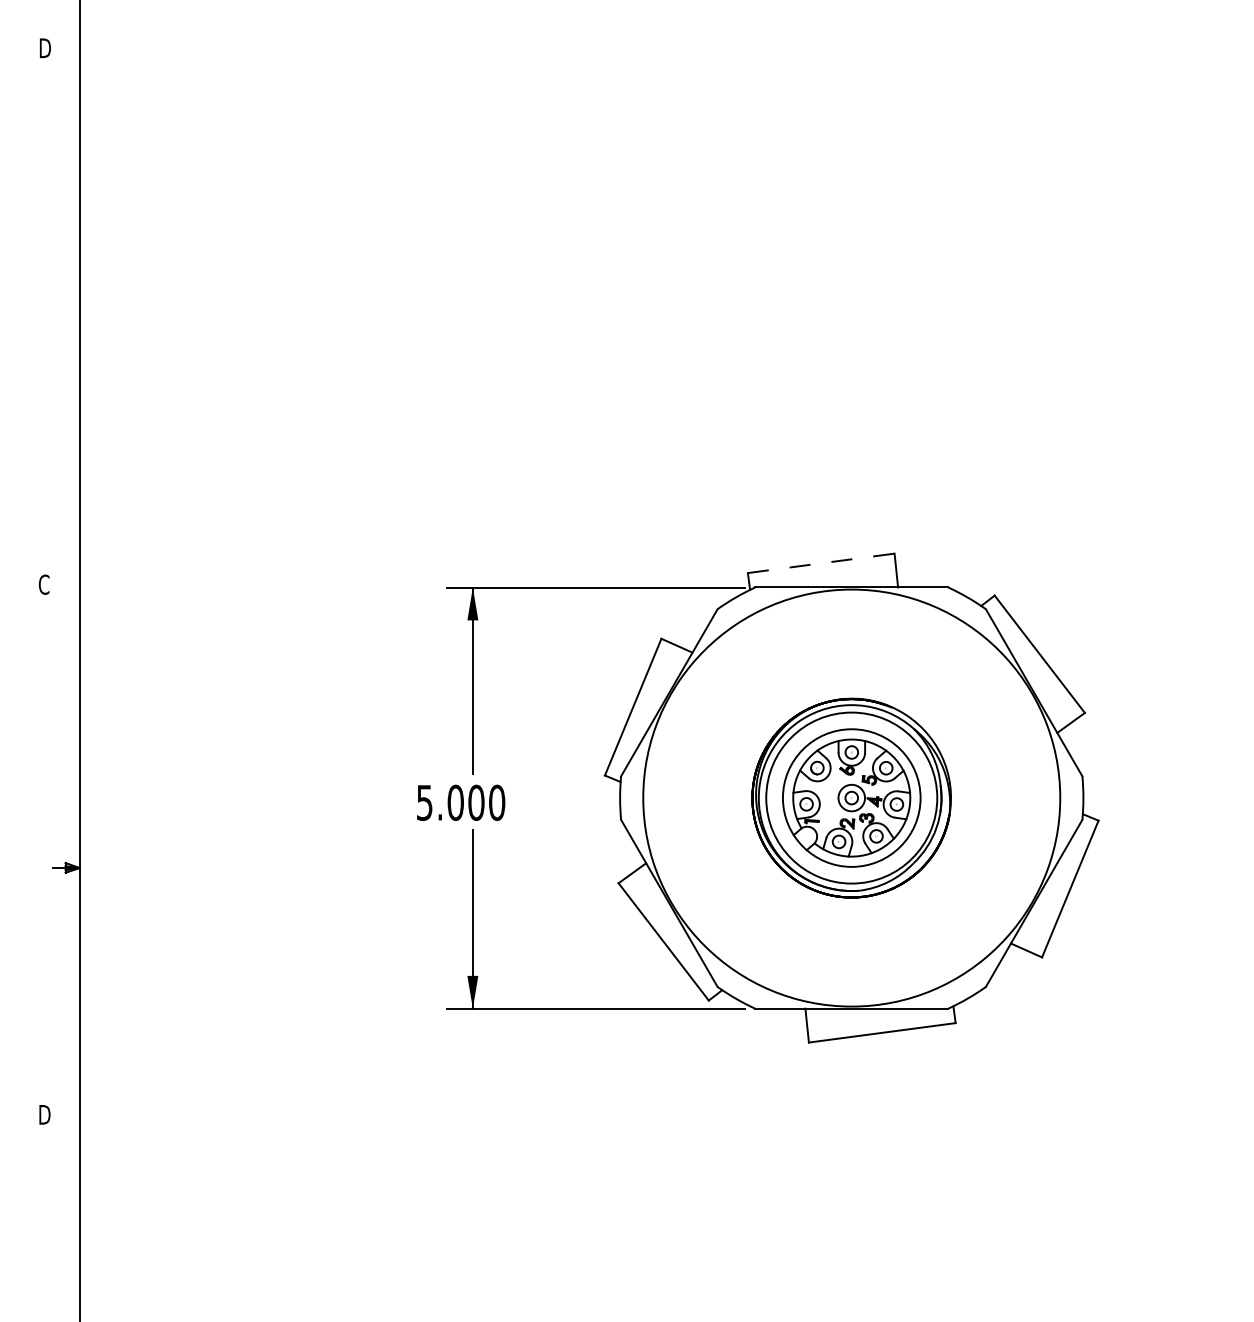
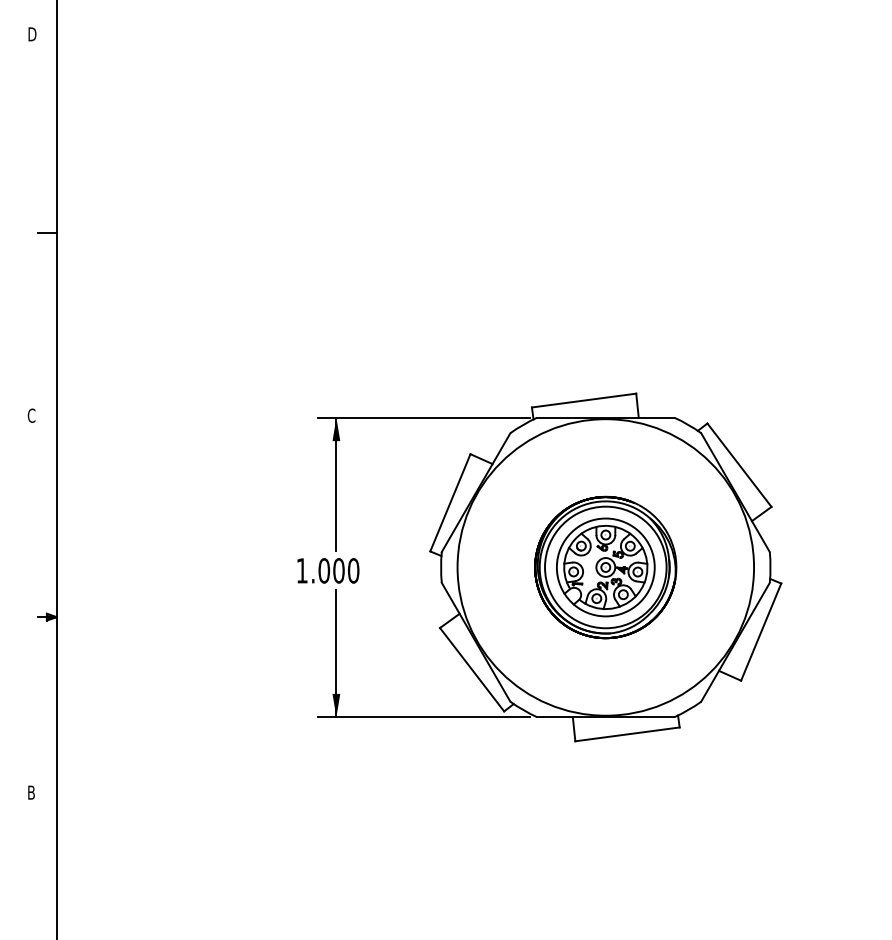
line: (66, 328) -> (47, 233), added
line: (821, 563) -> (584, 400), dashed -> solid
text: (424, 802) -> (302, 570), 5.000 -> 1.000
text: (45, 1114) -> (32, 792), D -> B

